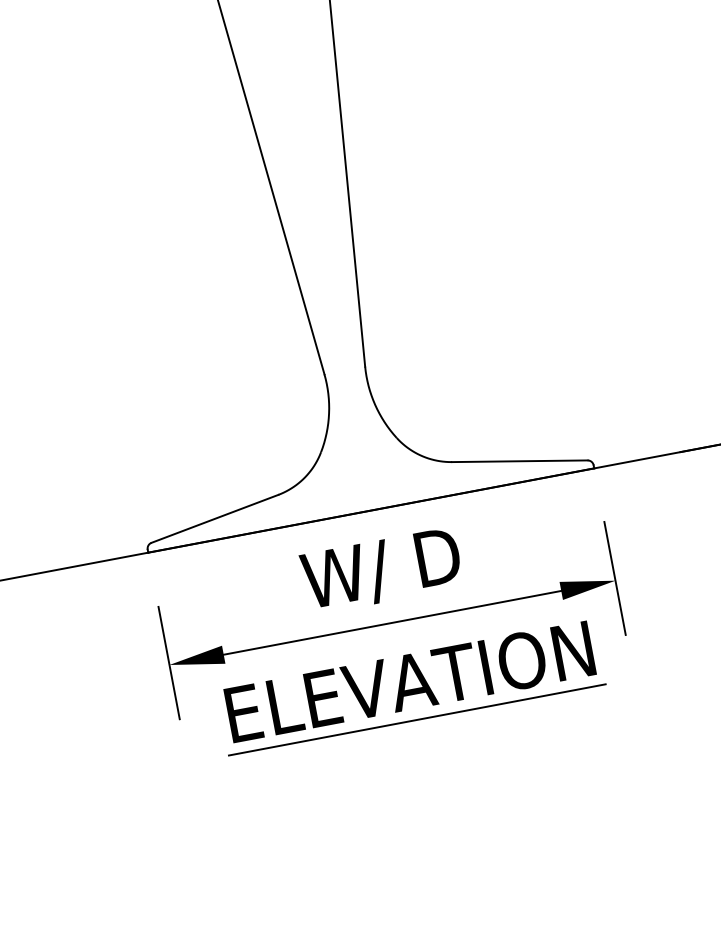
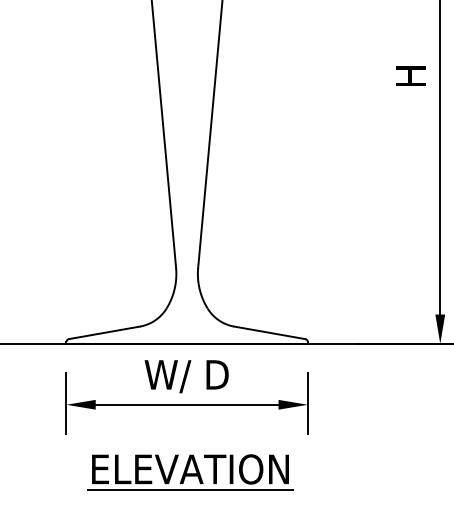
part: (411, 687) -> (190, 472), moved

